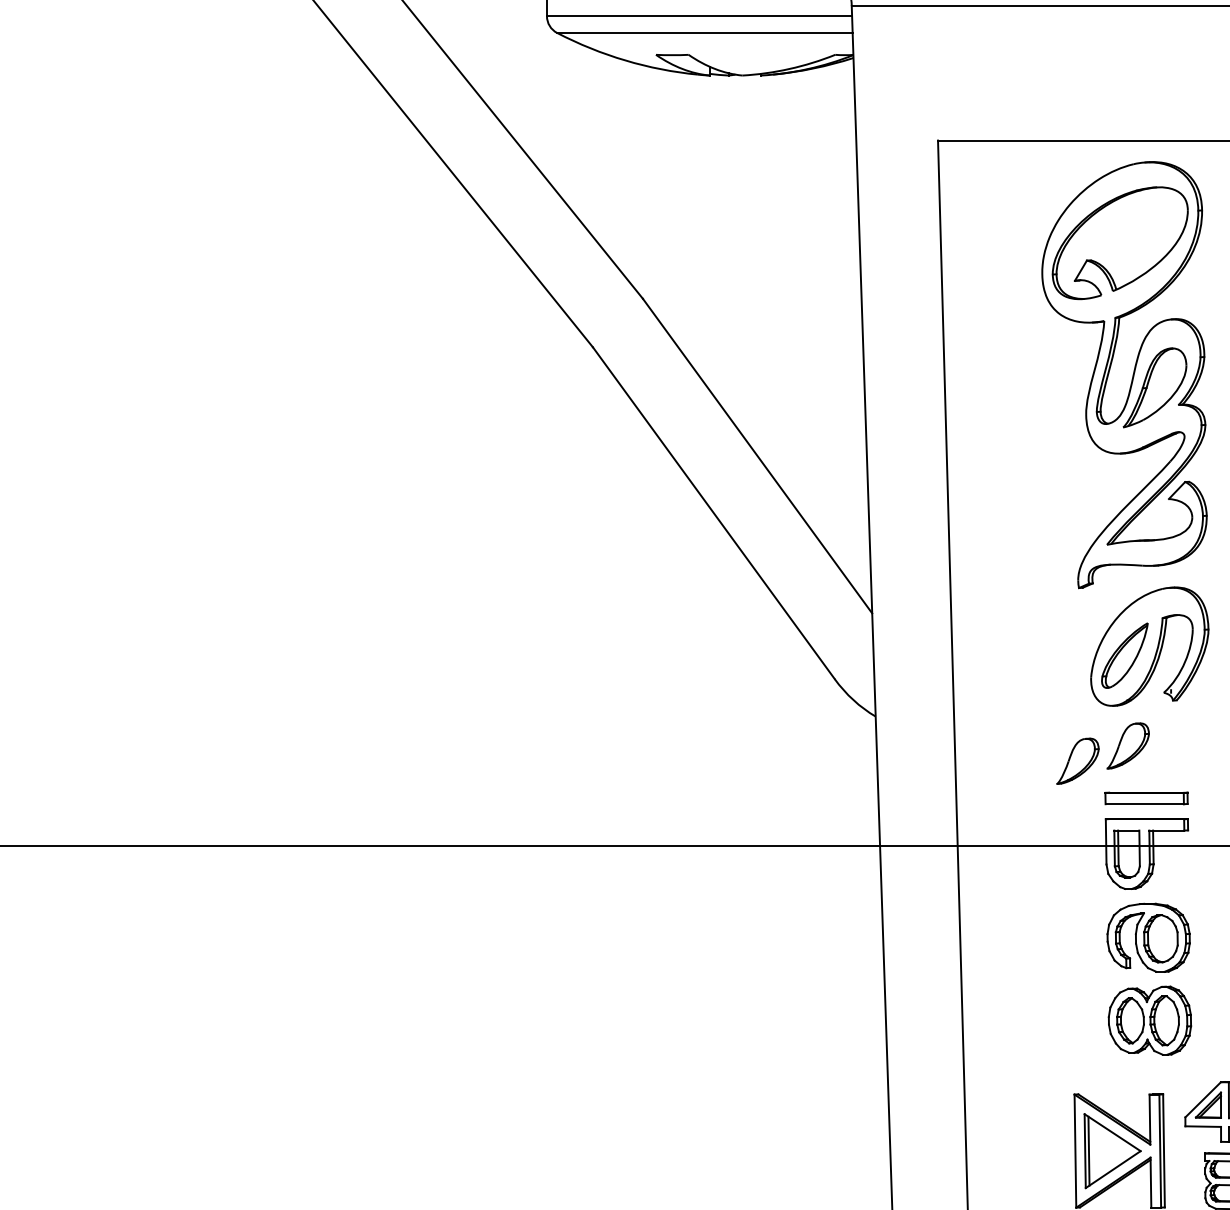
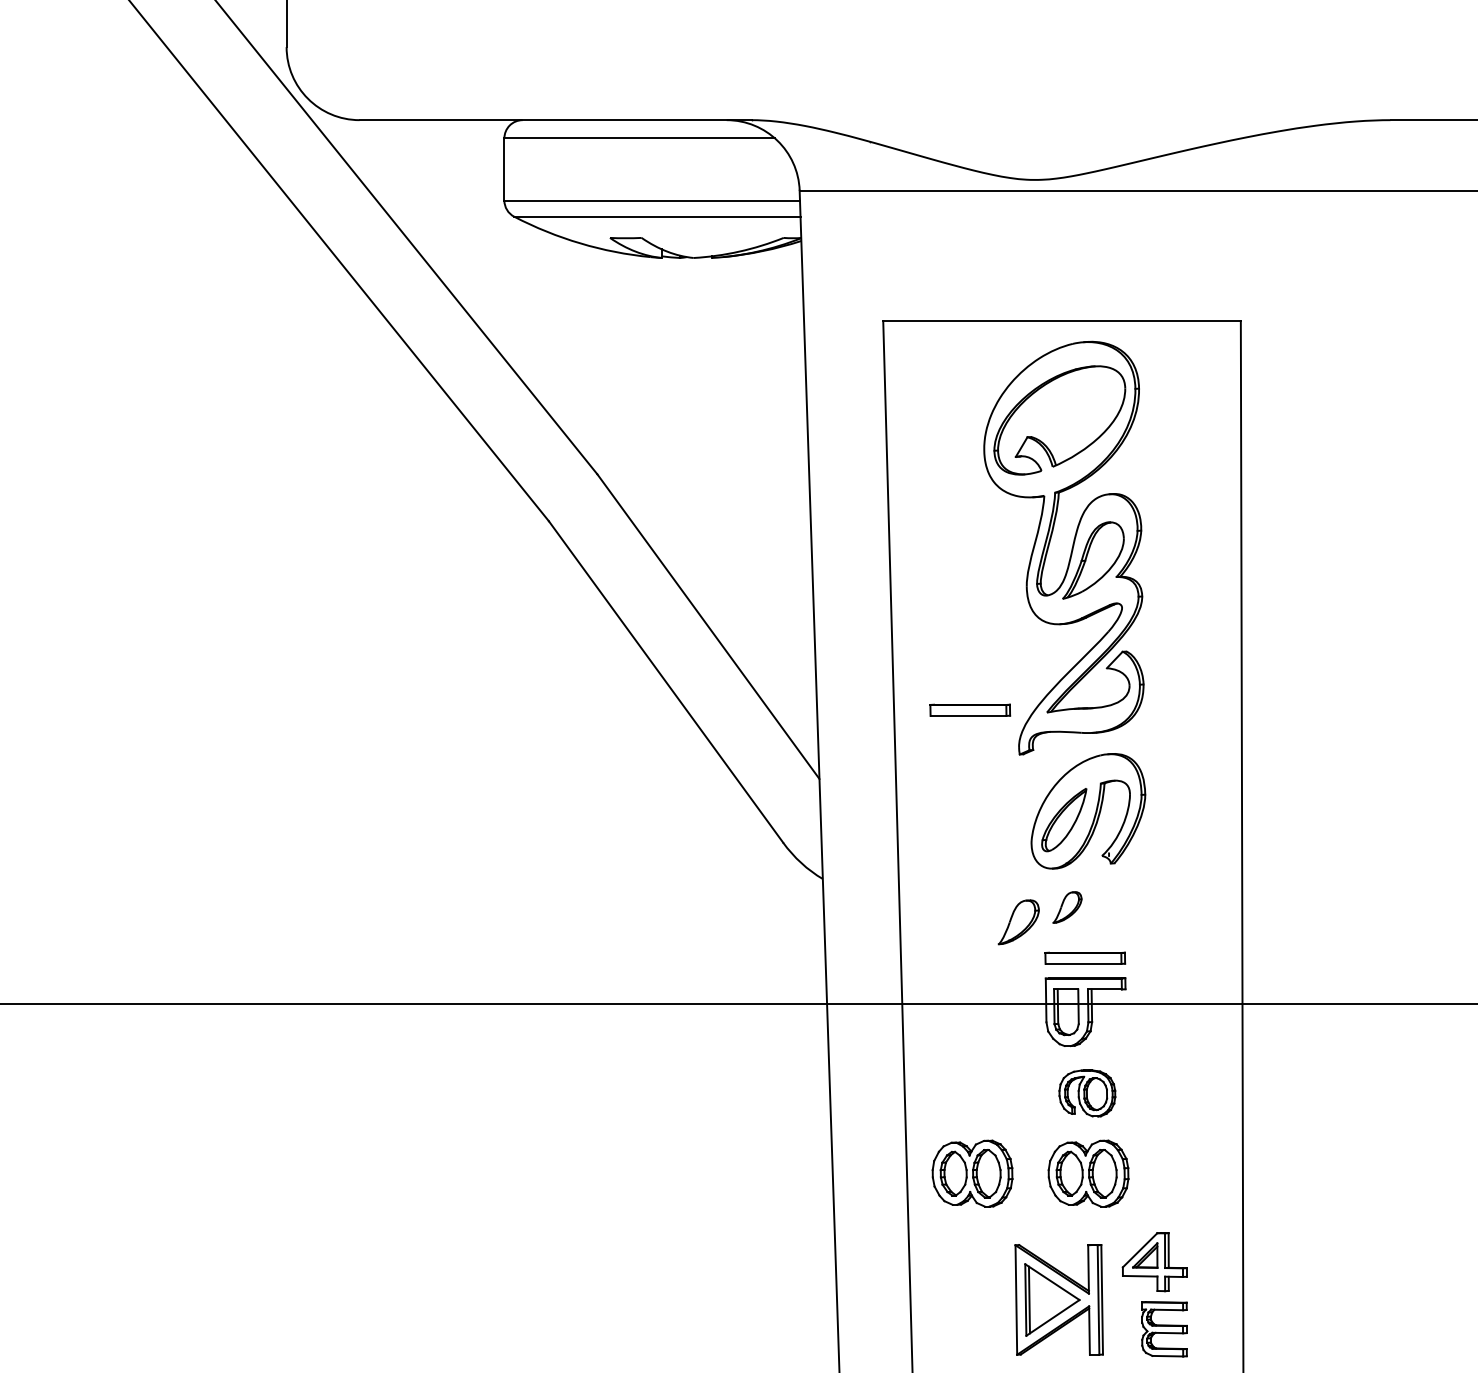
part: (1028, 541) -> (970, 709), added
part: (1128, 745) -> (1067, 907), size x0.7
part: (1148, 937) -> (1087, 1093), size x0.7
part: (1030, 1020) -> (972, 1173), added

